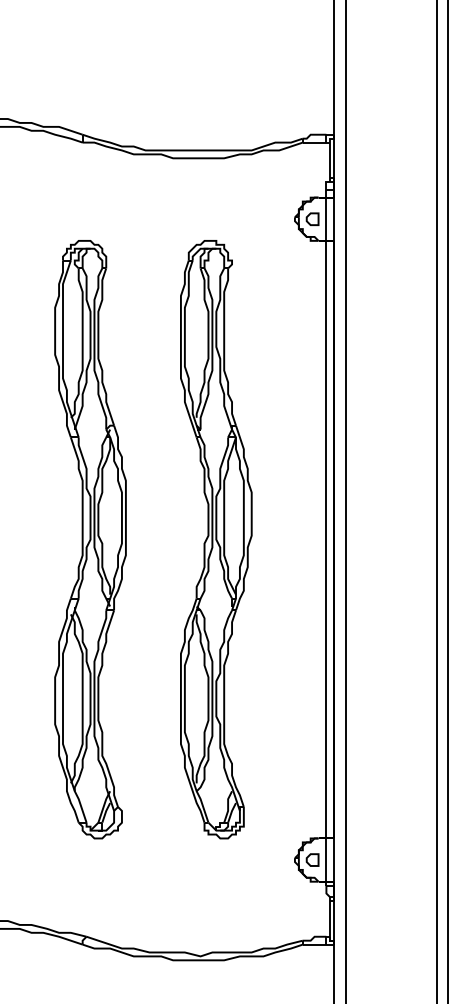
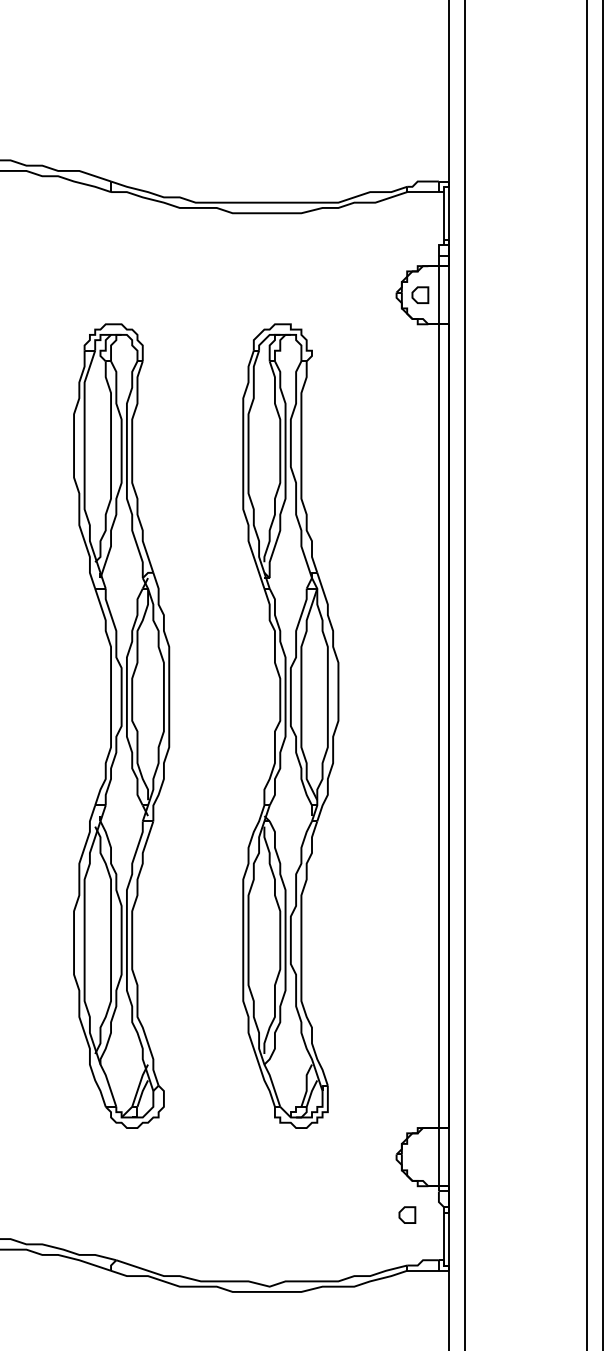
part: (312, 859) -> (407, 1214), moved

